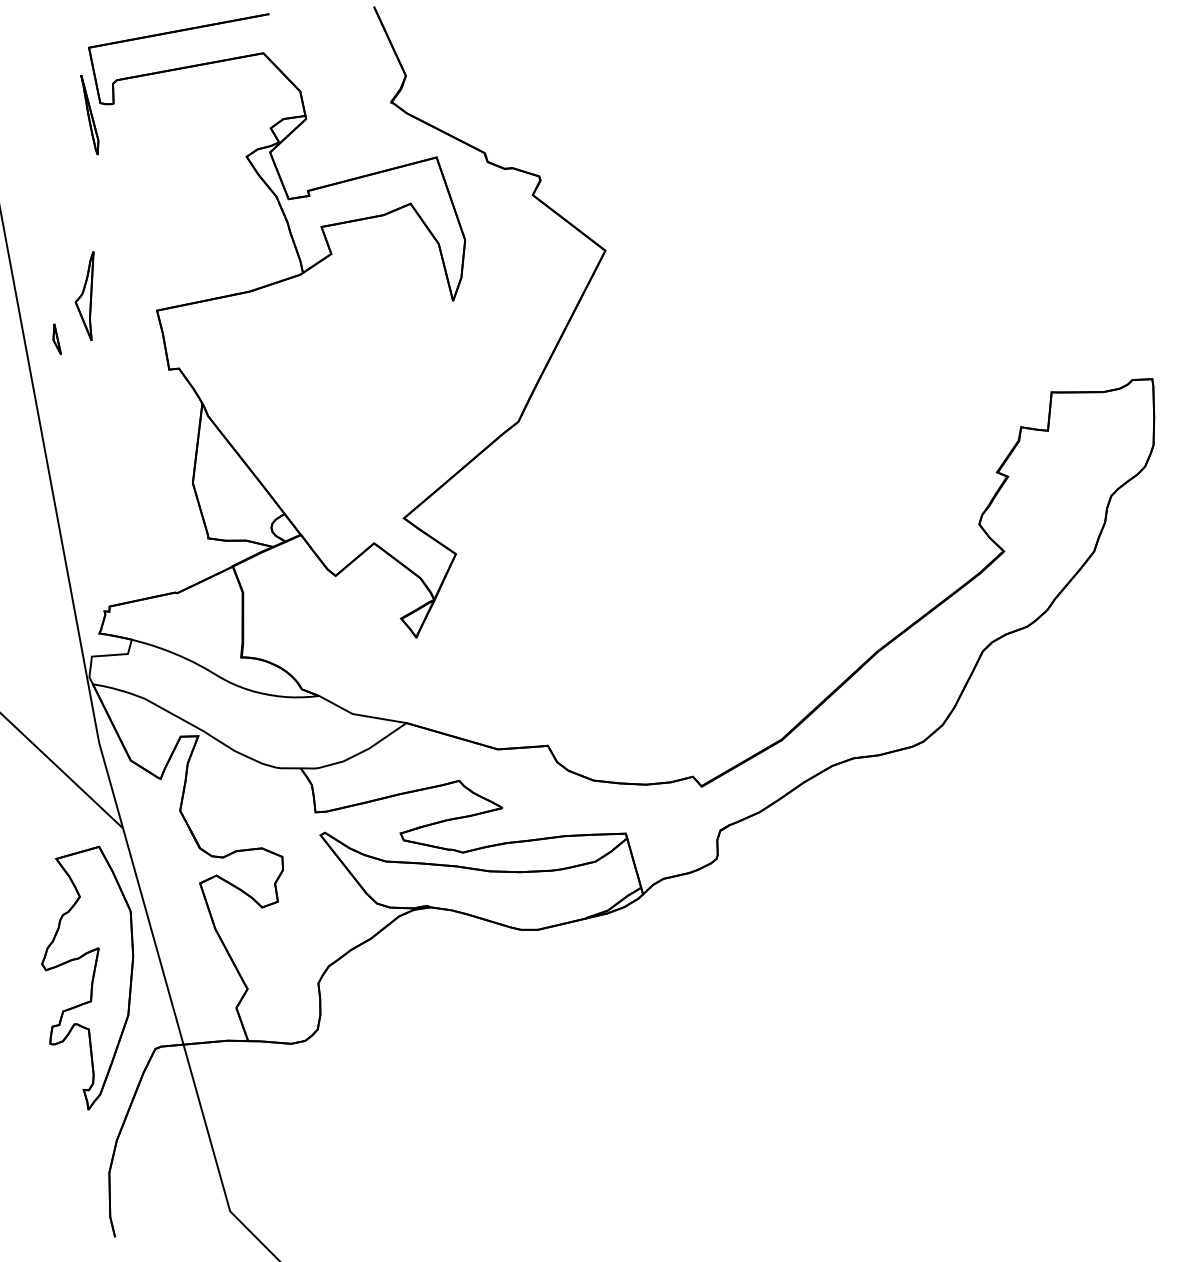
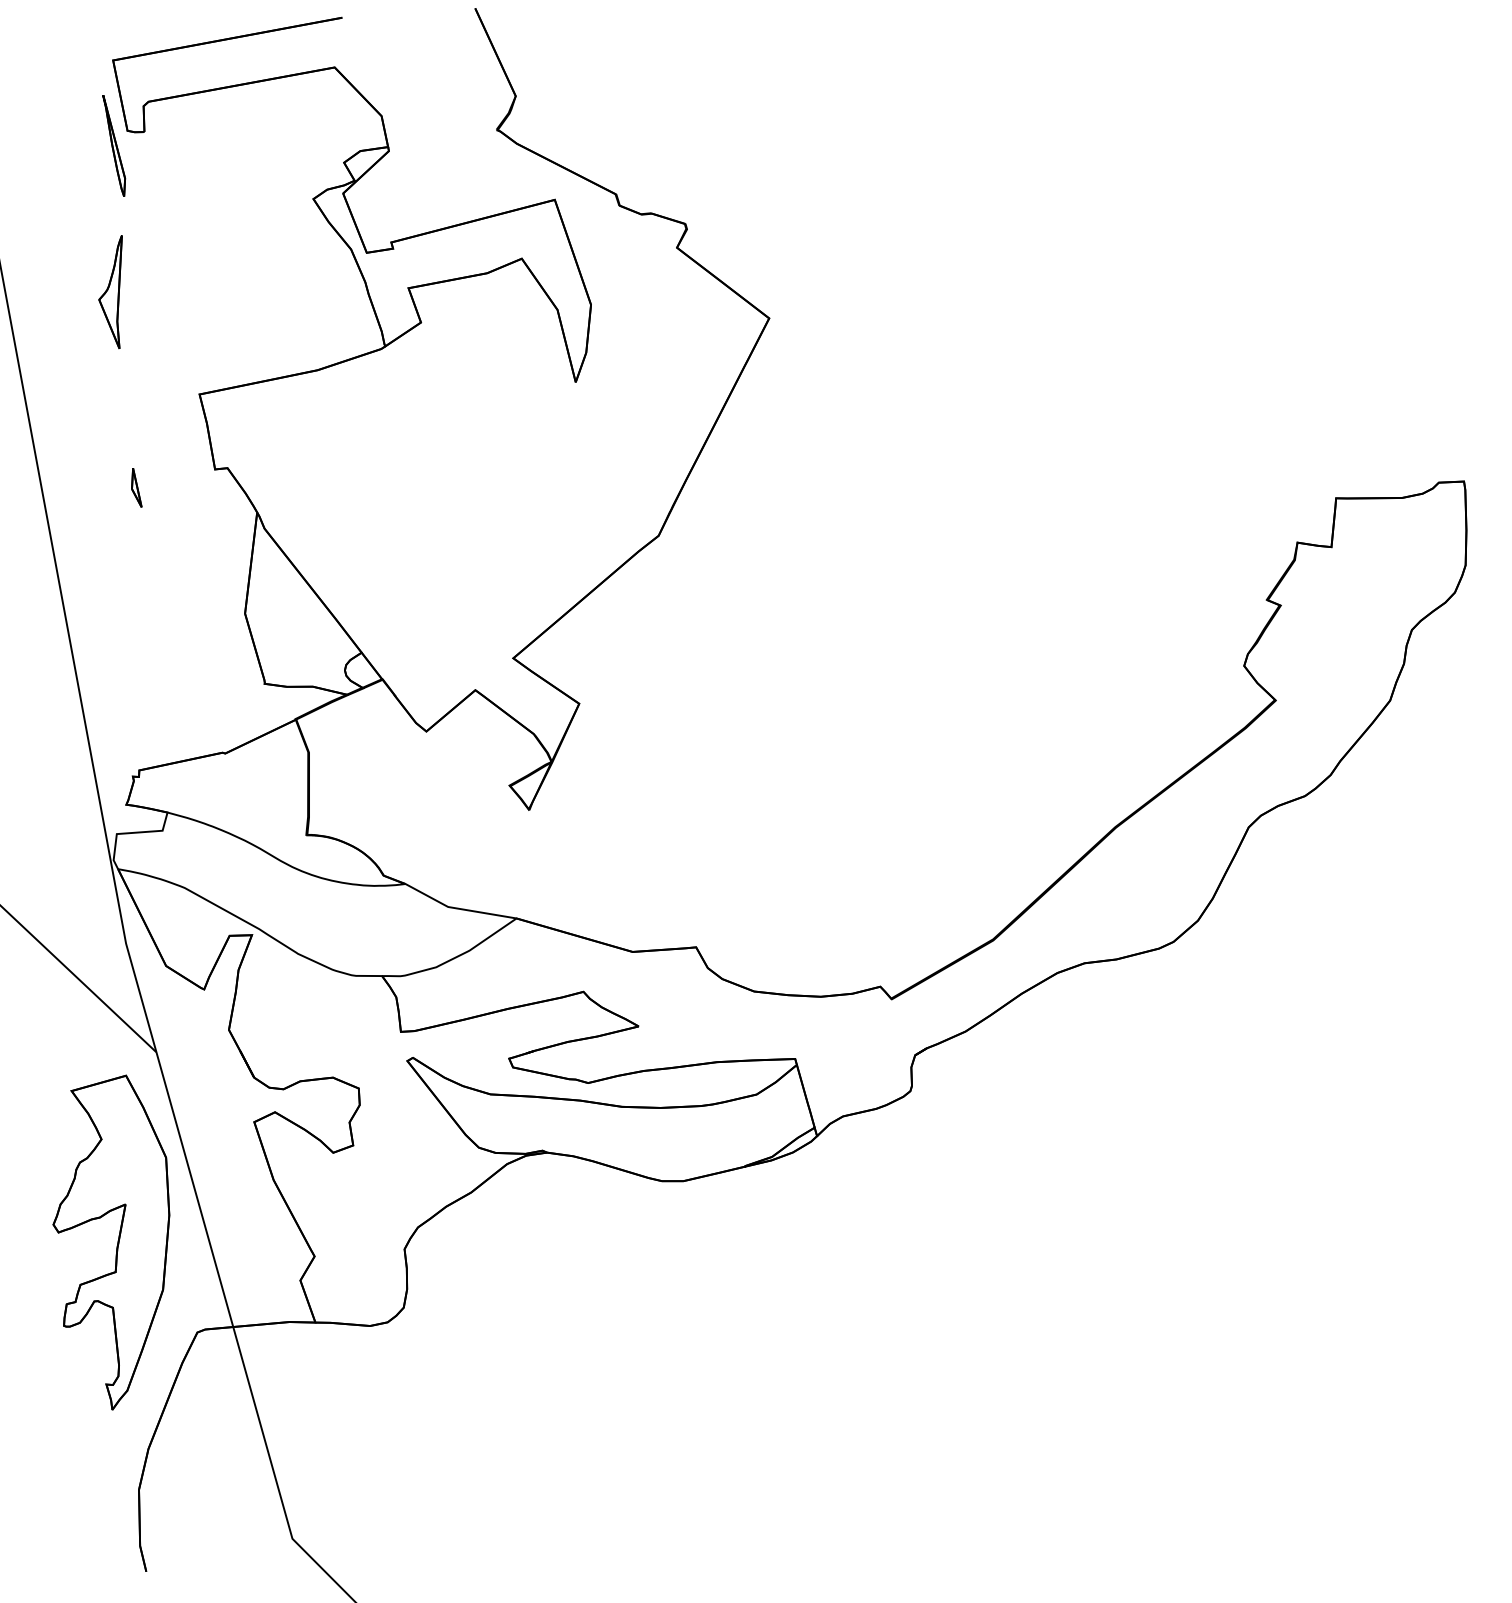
part: (84, 296) -> (110, 292), moved
part: (57, 338) -> (136, 487), moved

